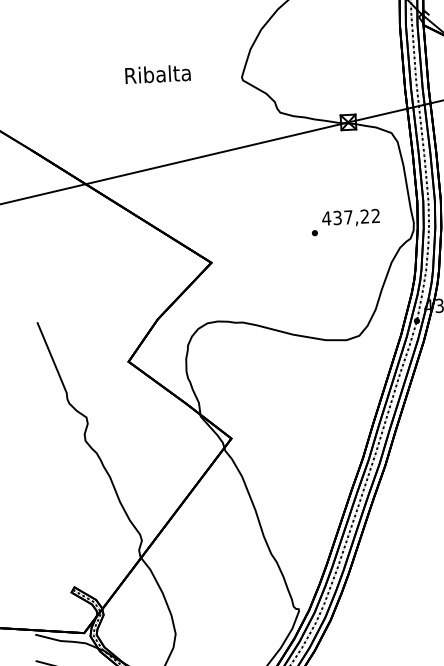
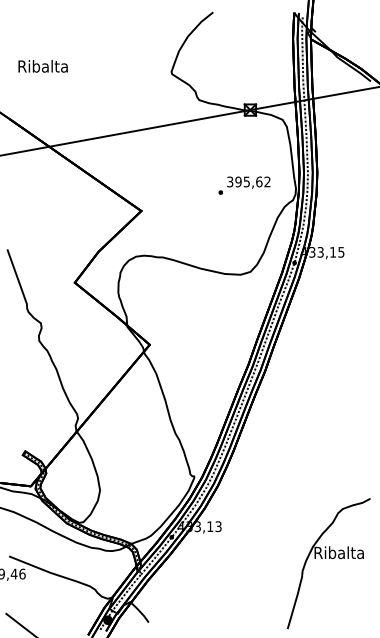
text: (157, 74) -> (42, 66), moved
text: (345, 216) -> (244, 181), 437,22 -> 395,62

